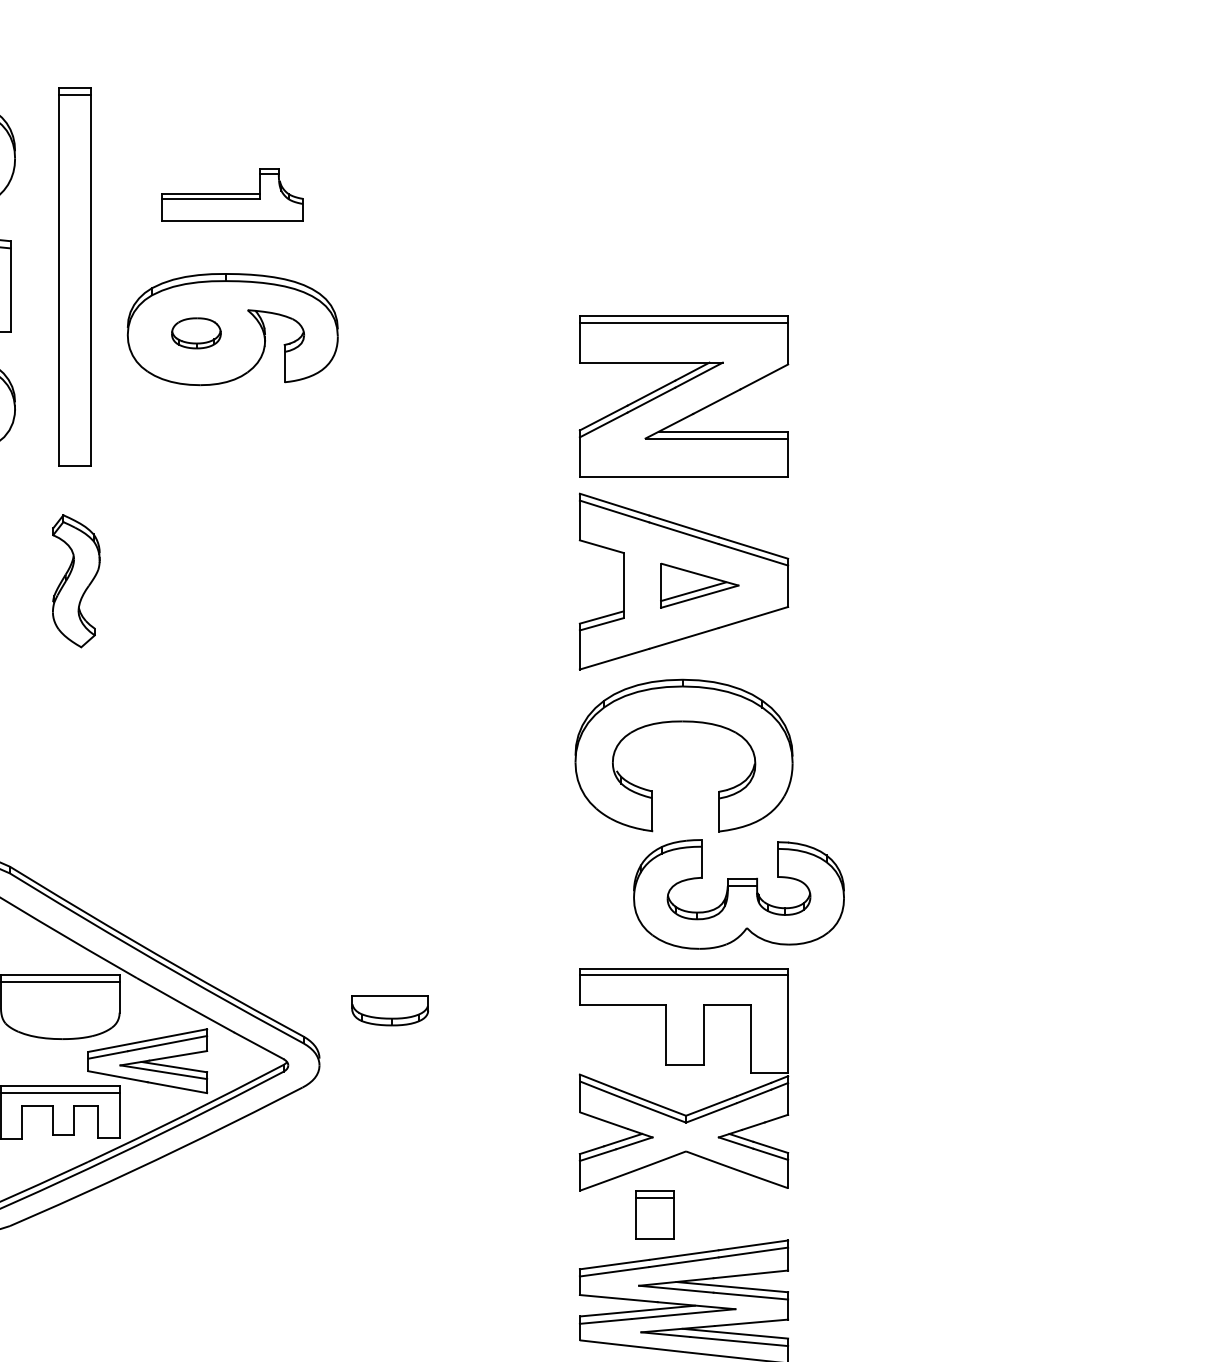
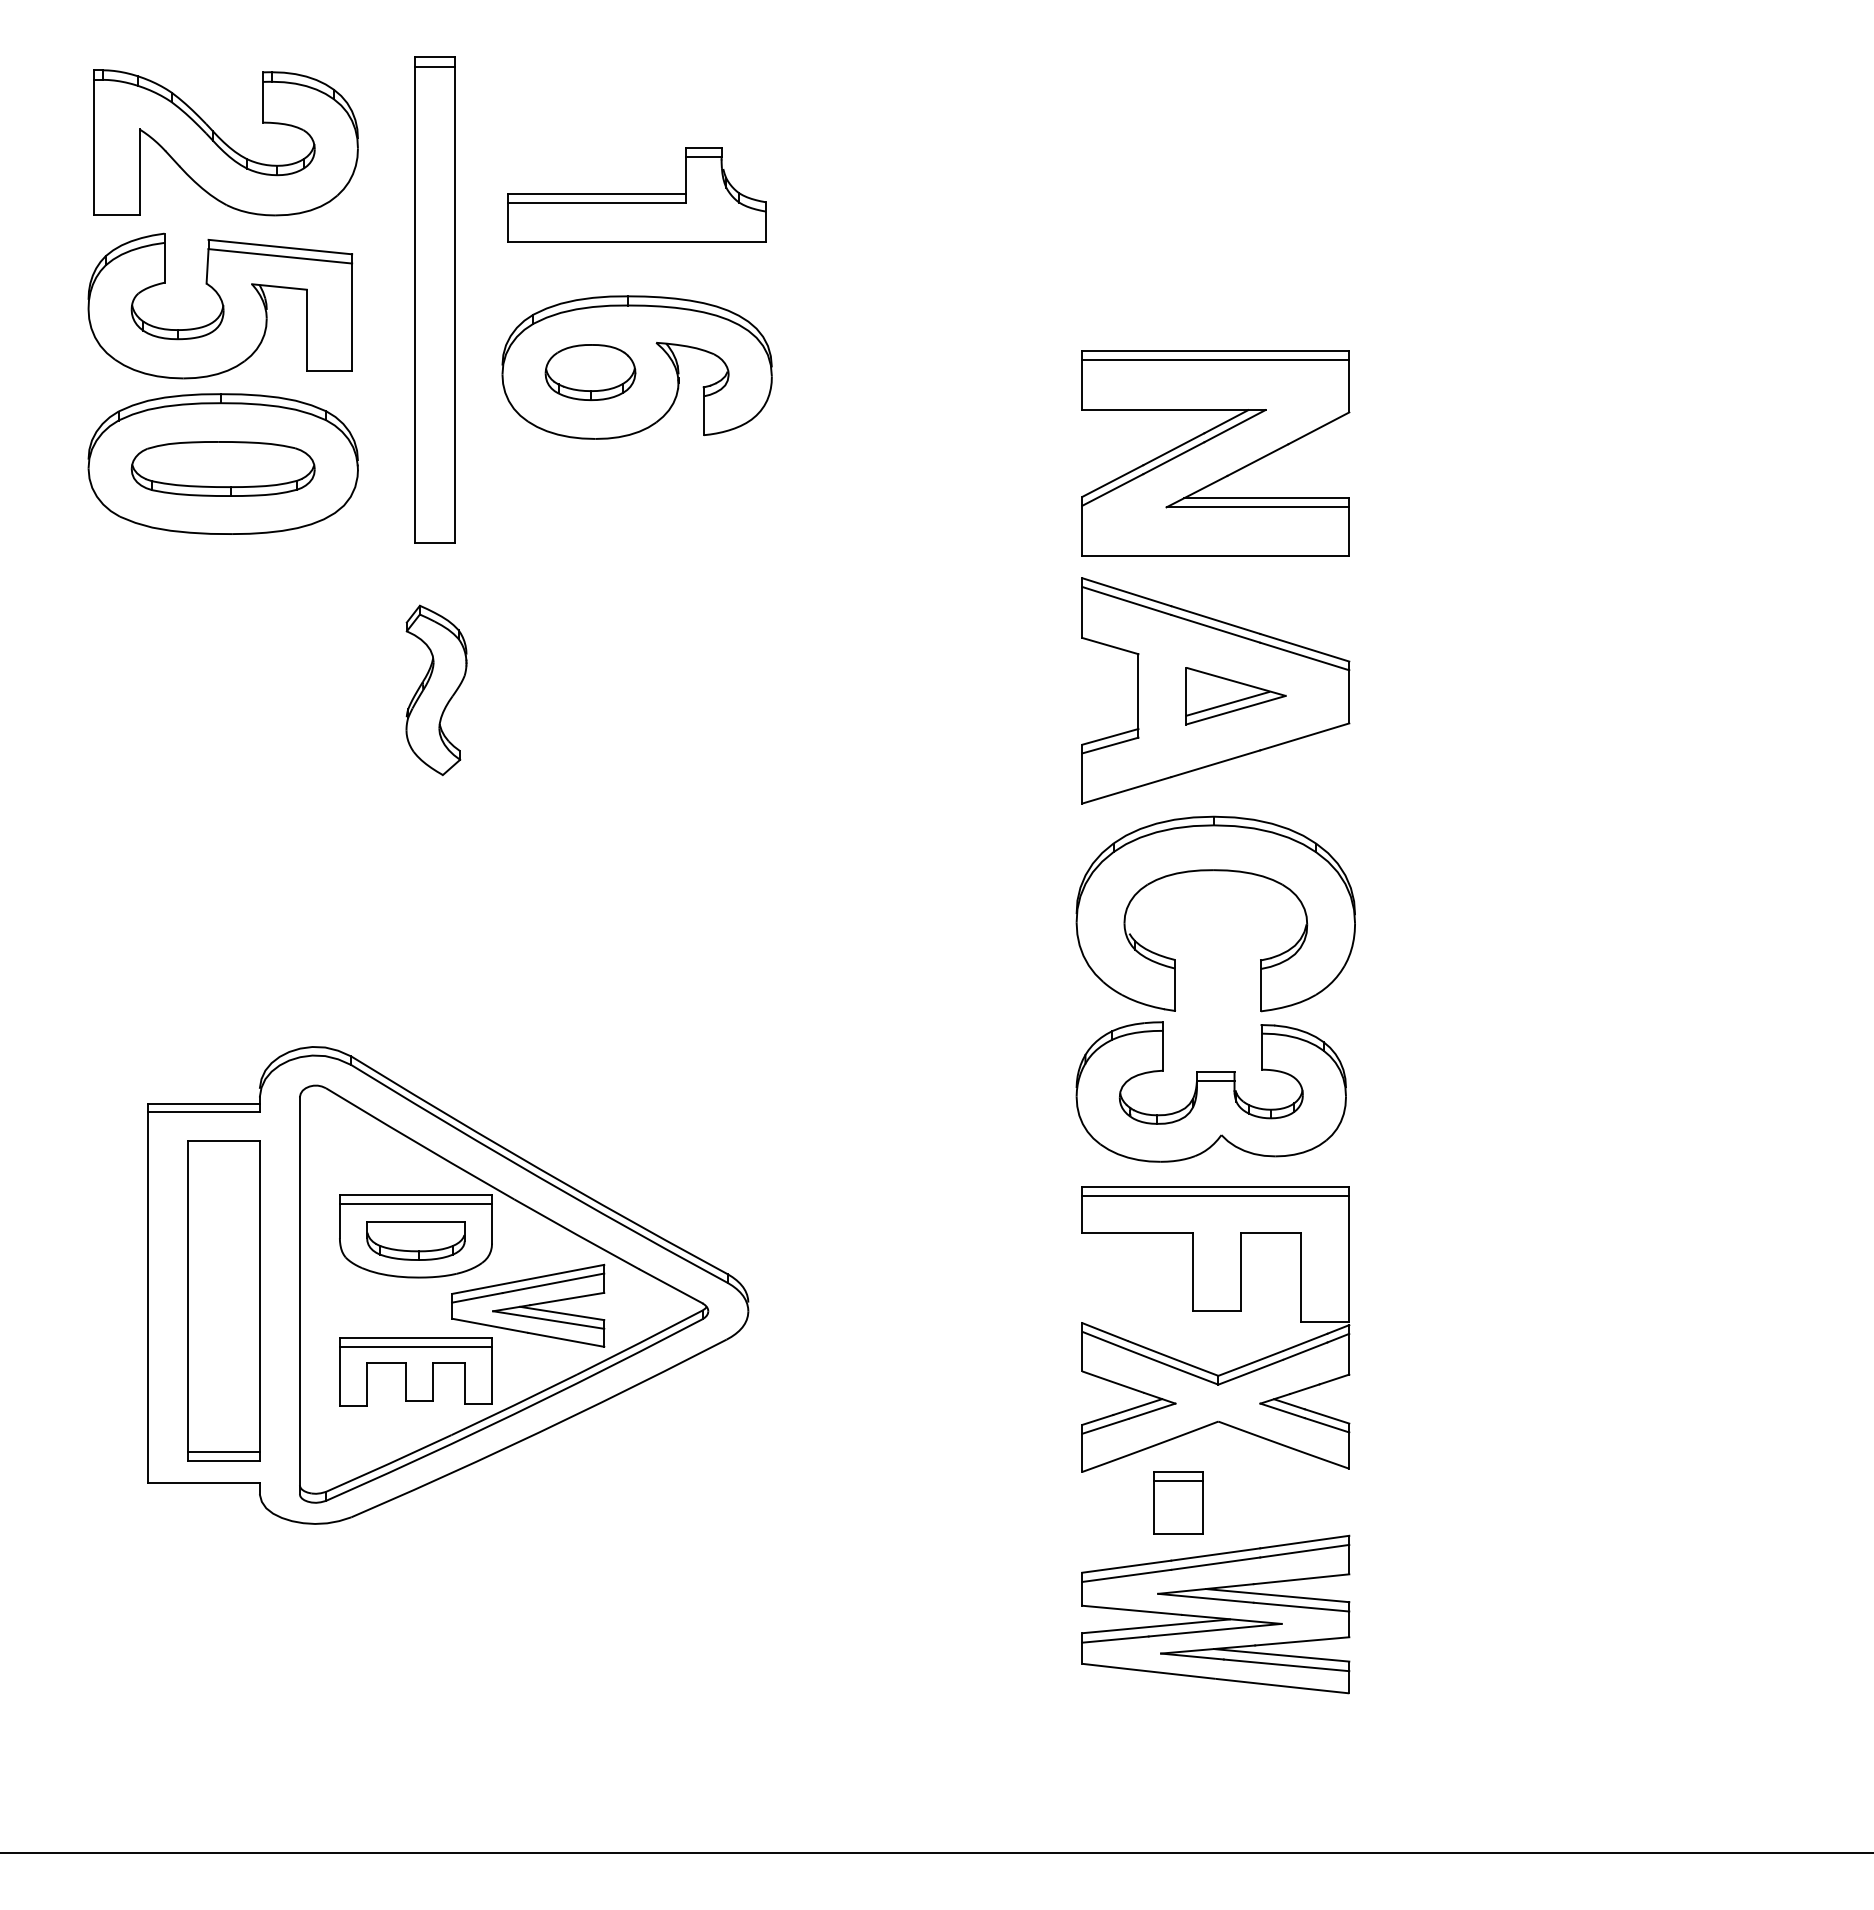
part: (232, 194) -> (636, 194), size x1.43
part: (196, 333) -> (590, 372), size x1.43
part: (738, 894) -> (1210, 1091), moved
part: (389, 1010) -> (415, 1240), moved

